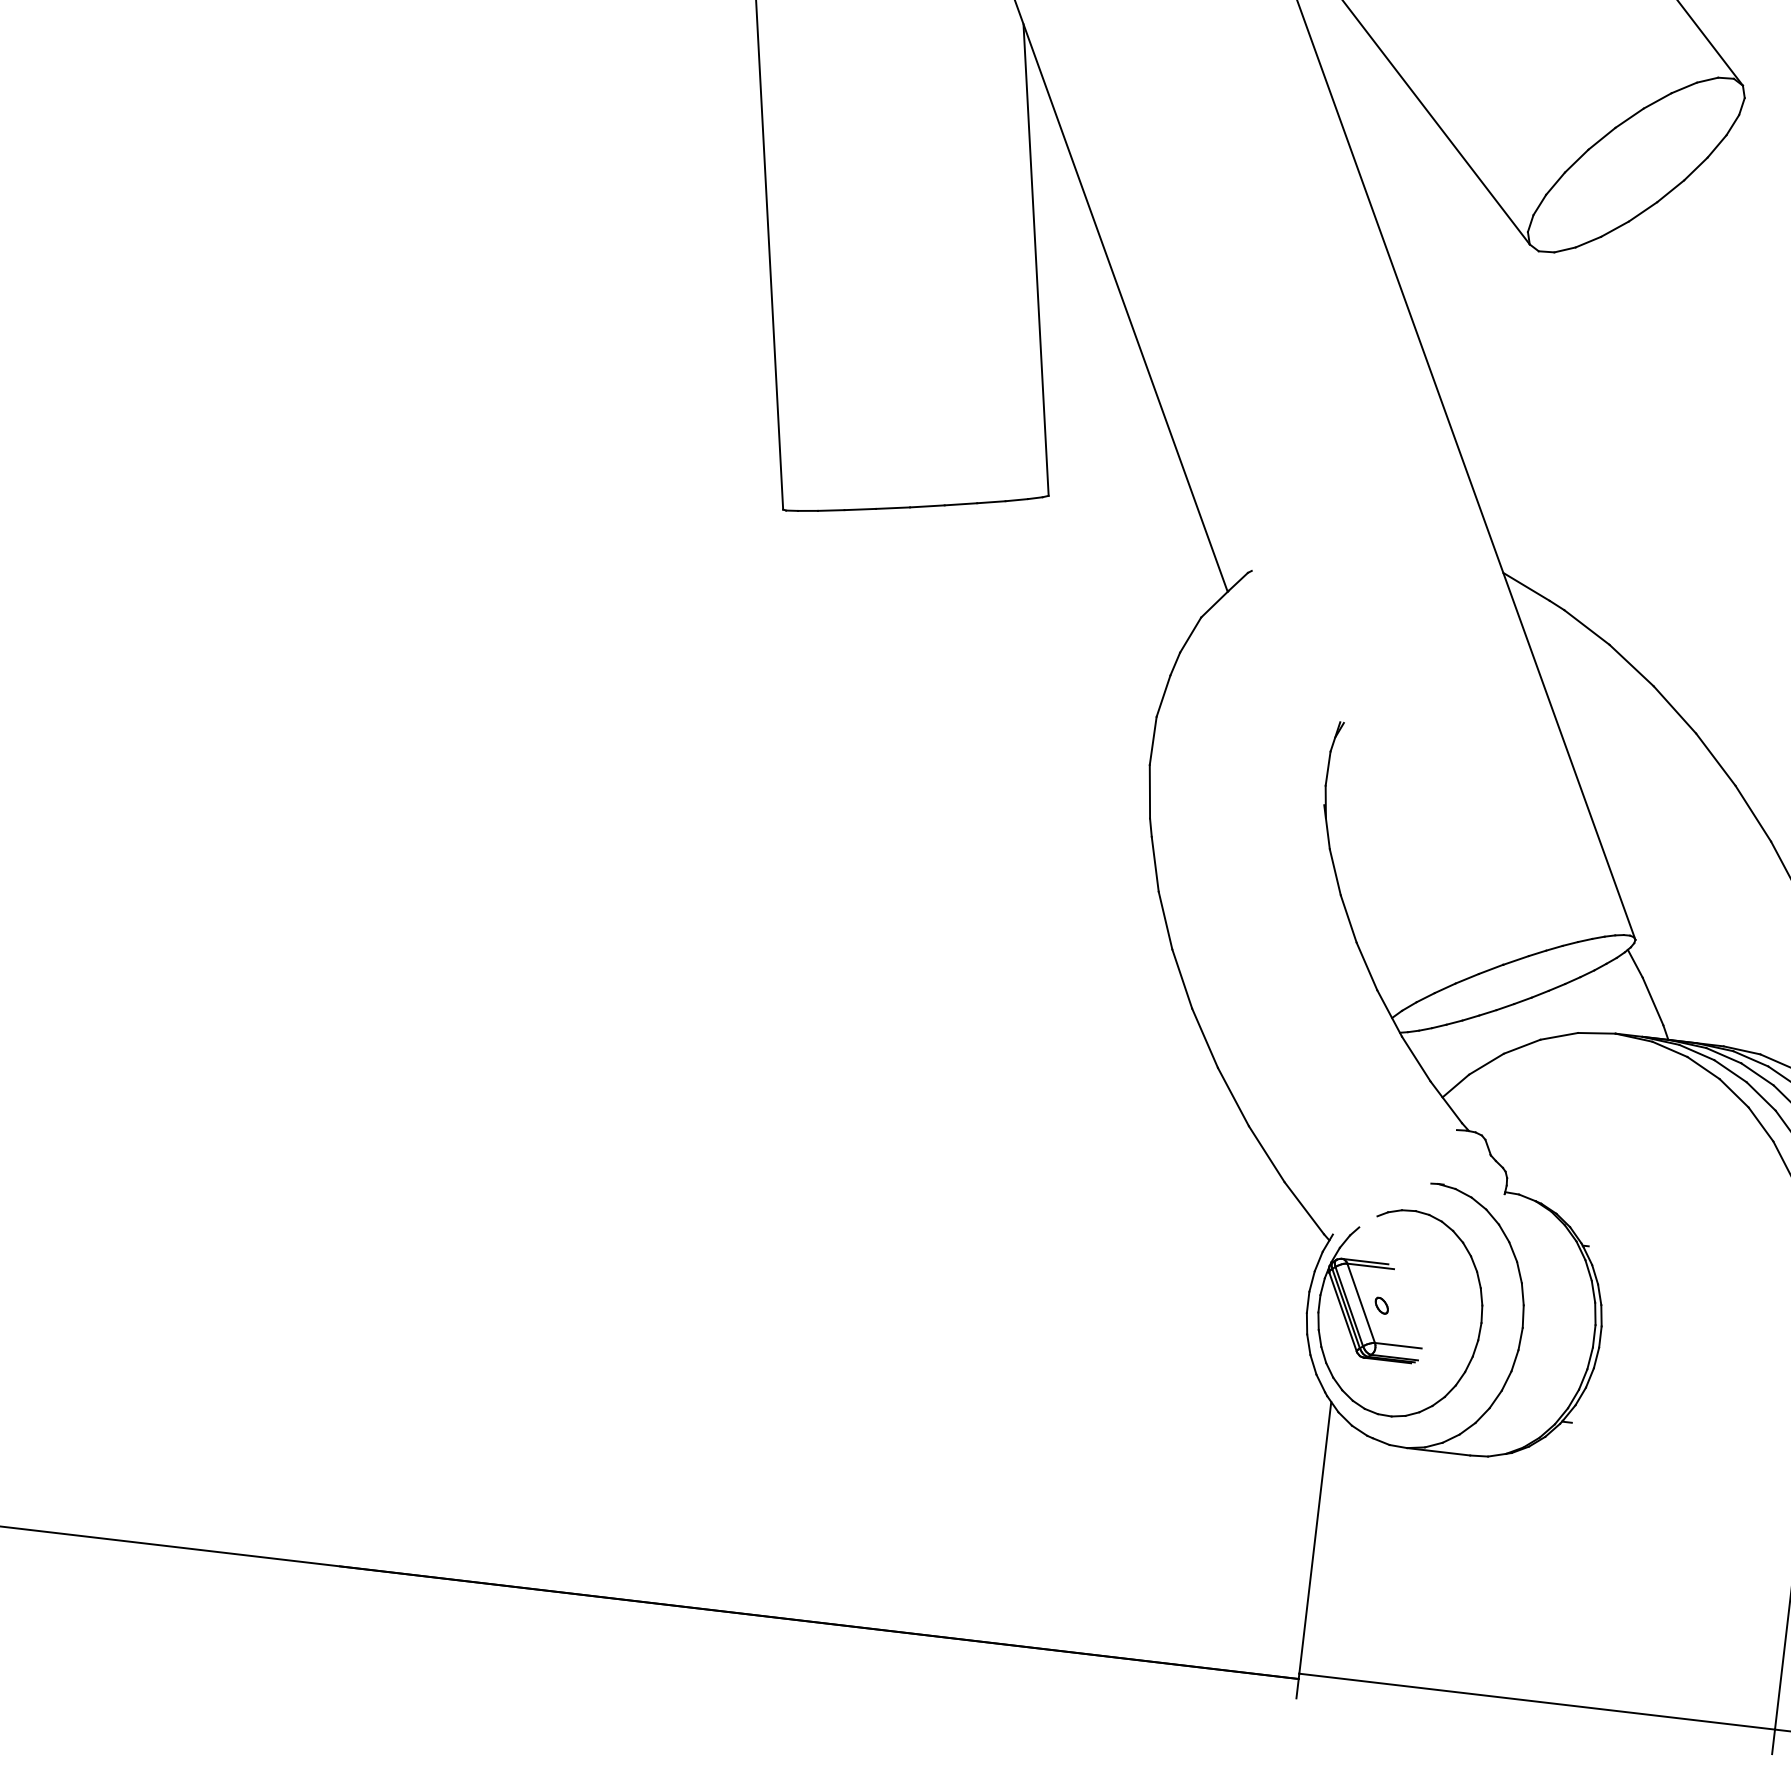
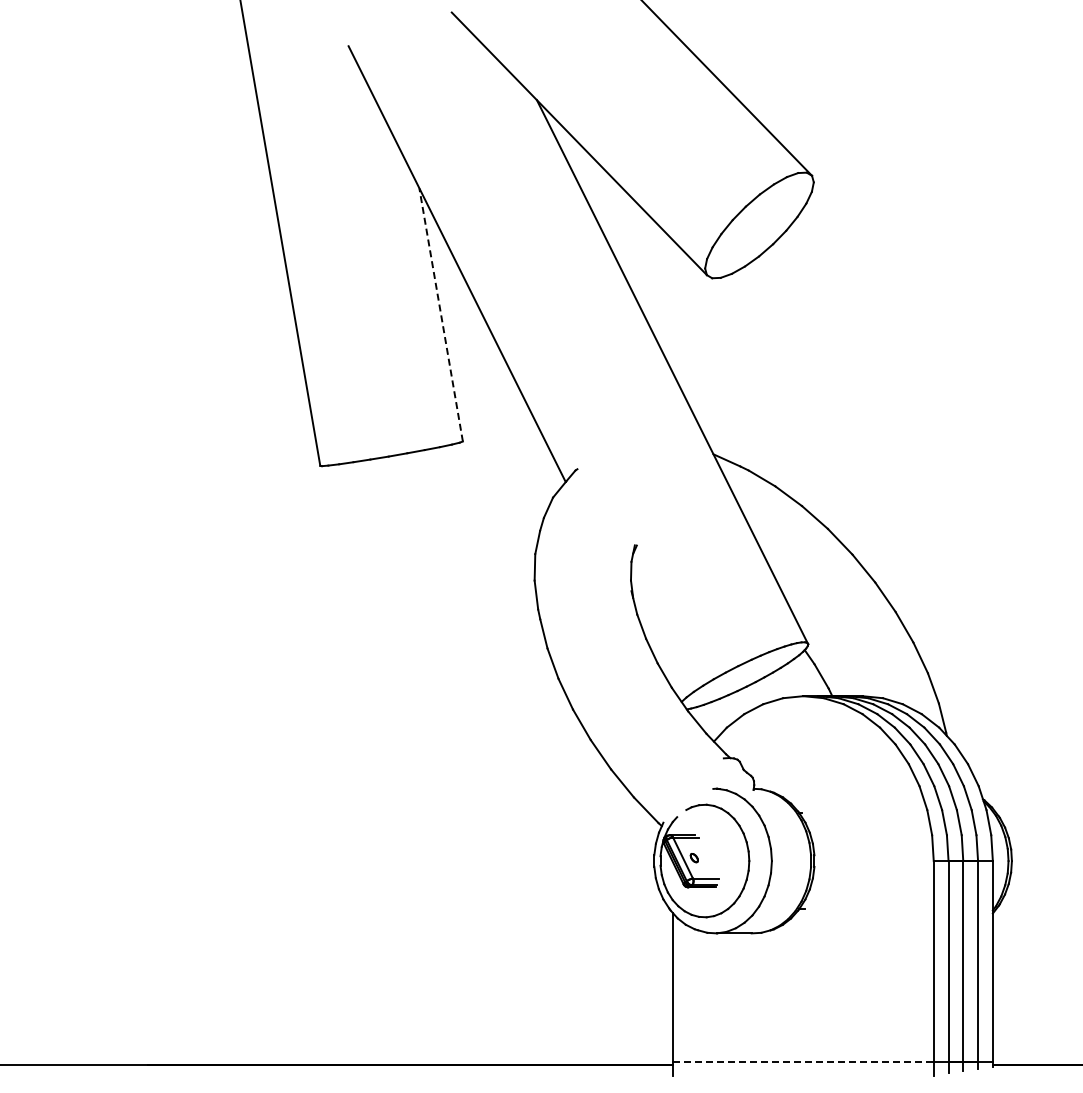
line: (1036, 259) -> (441, 314), solid -> dashed
line: (1537, 1702) -> (803, 1062), solid -> dashed

